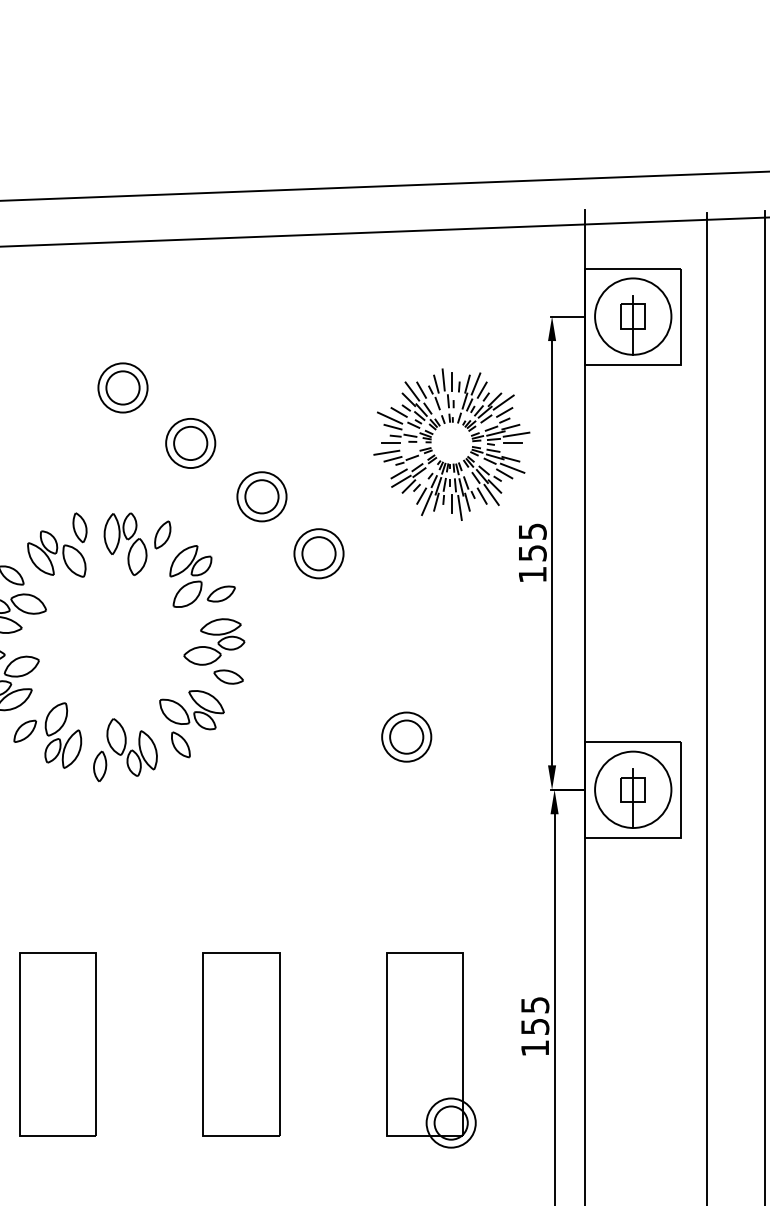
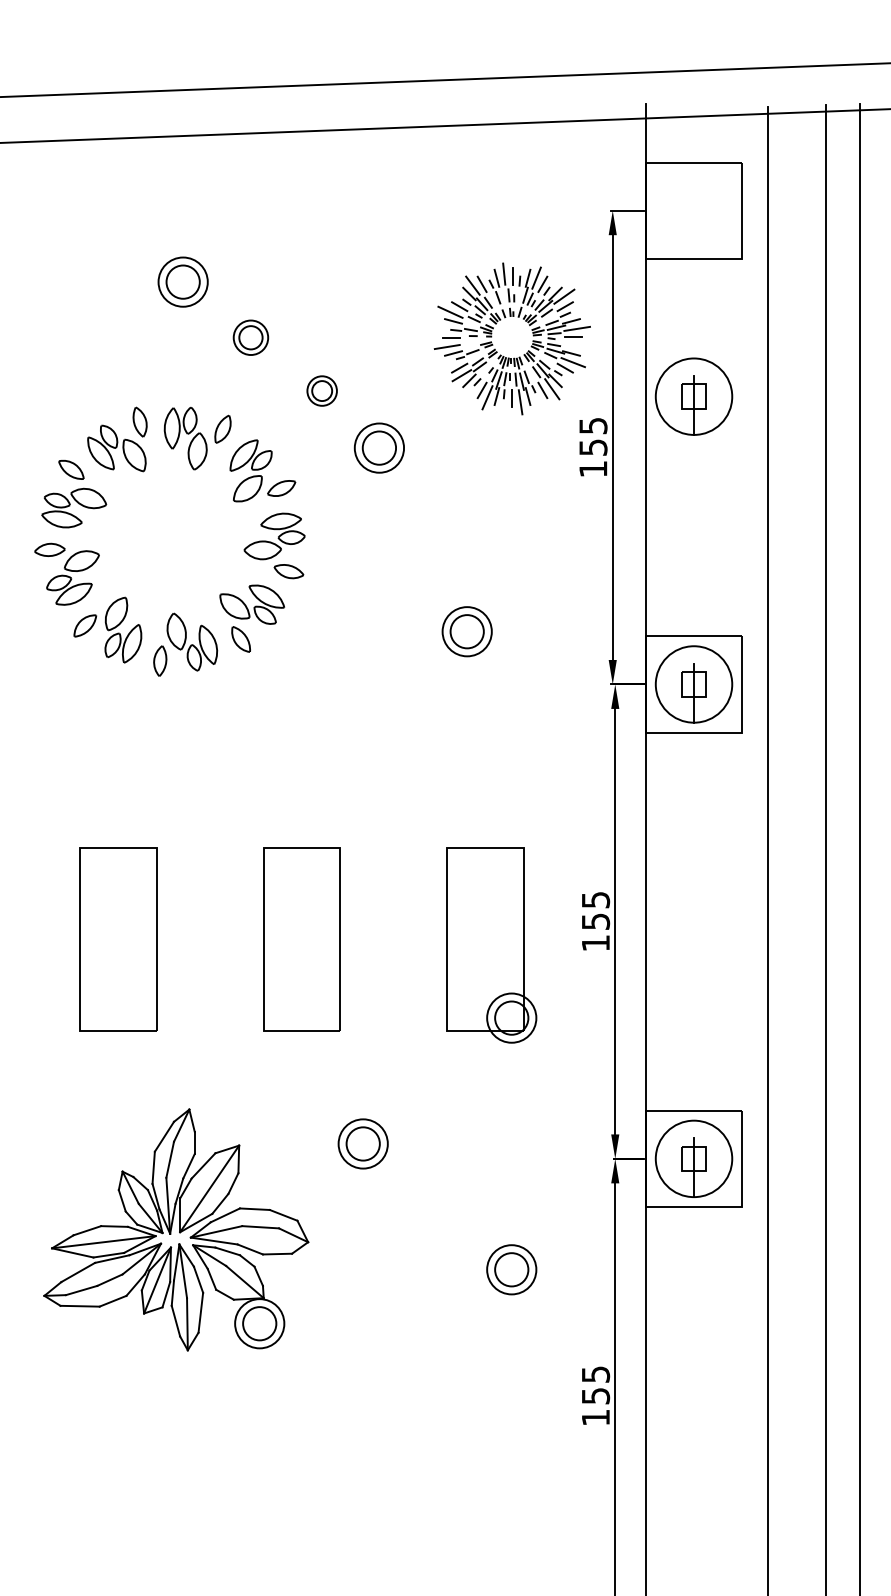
part: (632, 316) -> (693, 396), moved
part: (190, 443) -> (250, 337), size x0.7
part: (261, 496) -> (321, 390), size x0.6

